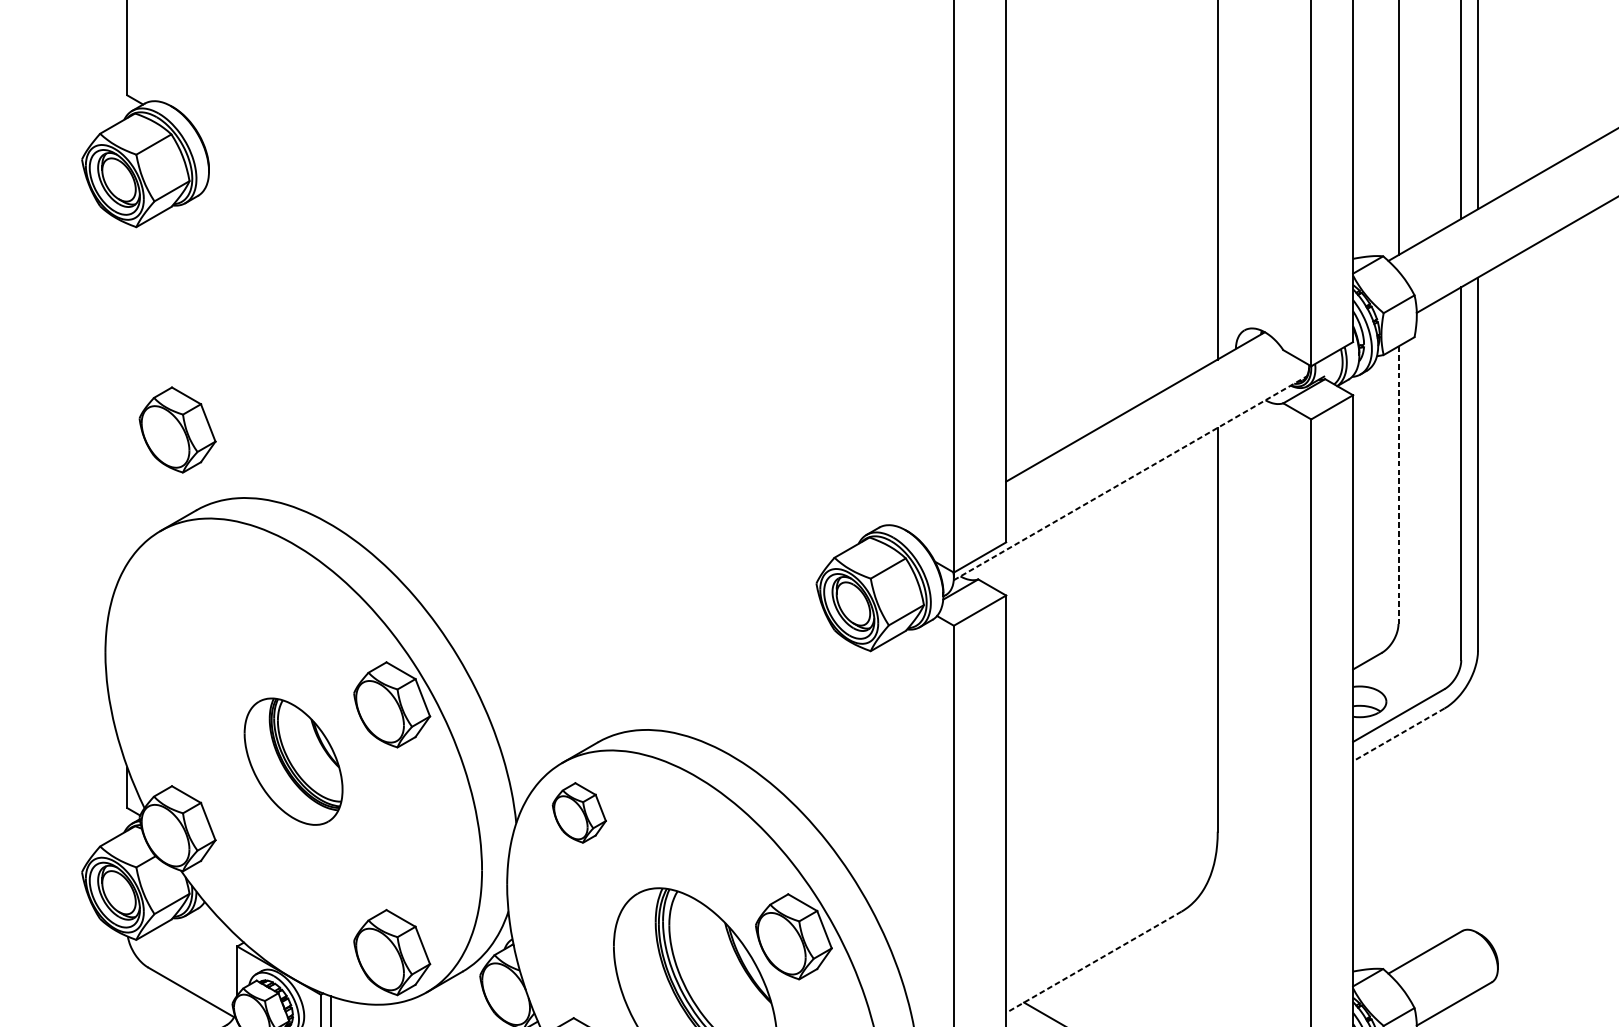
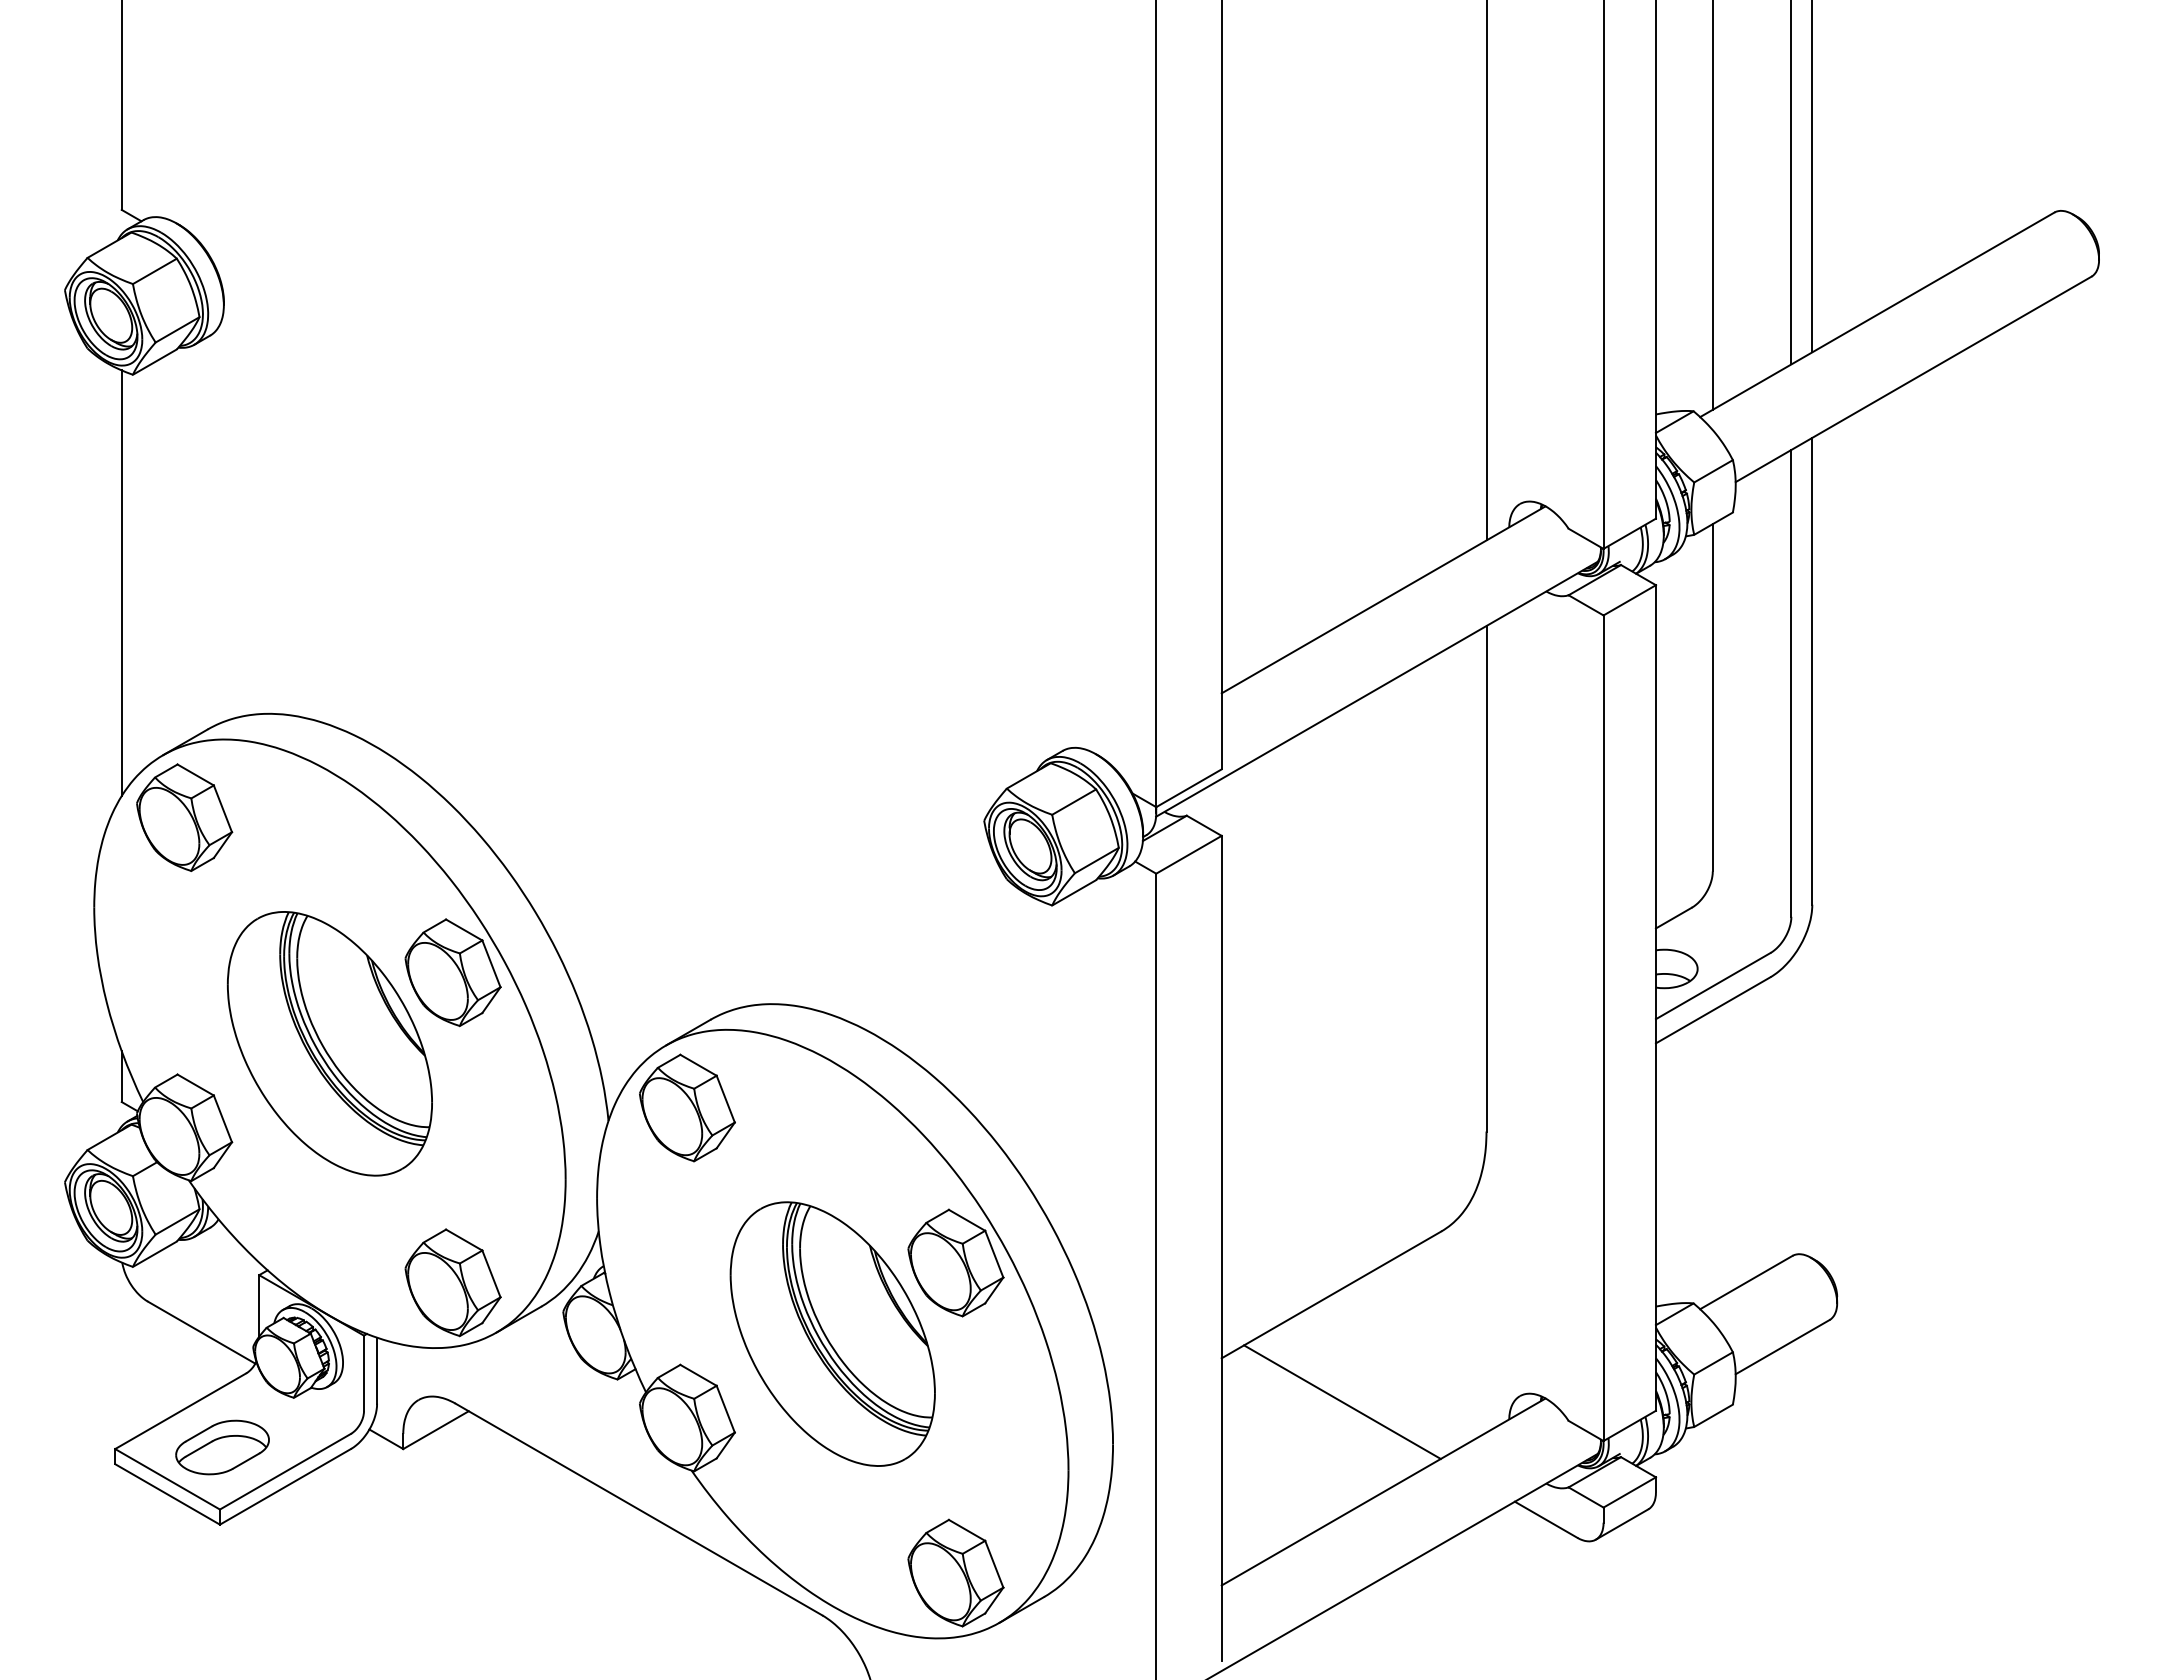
line: (127, 393) -> (121, 583), added
part: (177, 429) -> (184, 817), moved
line: (1130, 477) -> (1377, 688), dashed -> solid
line: (1398, 484) -> (1712, 697), dashed -> solid
line: (1398, 735) -> (1712, 1010), dashed -> solid
part: (293, 761) -> (329, 1043), size x1.67
part: (579, 812) -> (687, 1107), size x1.43
line: (1093, 961) -> (1331, 1294), dashed -> solid

